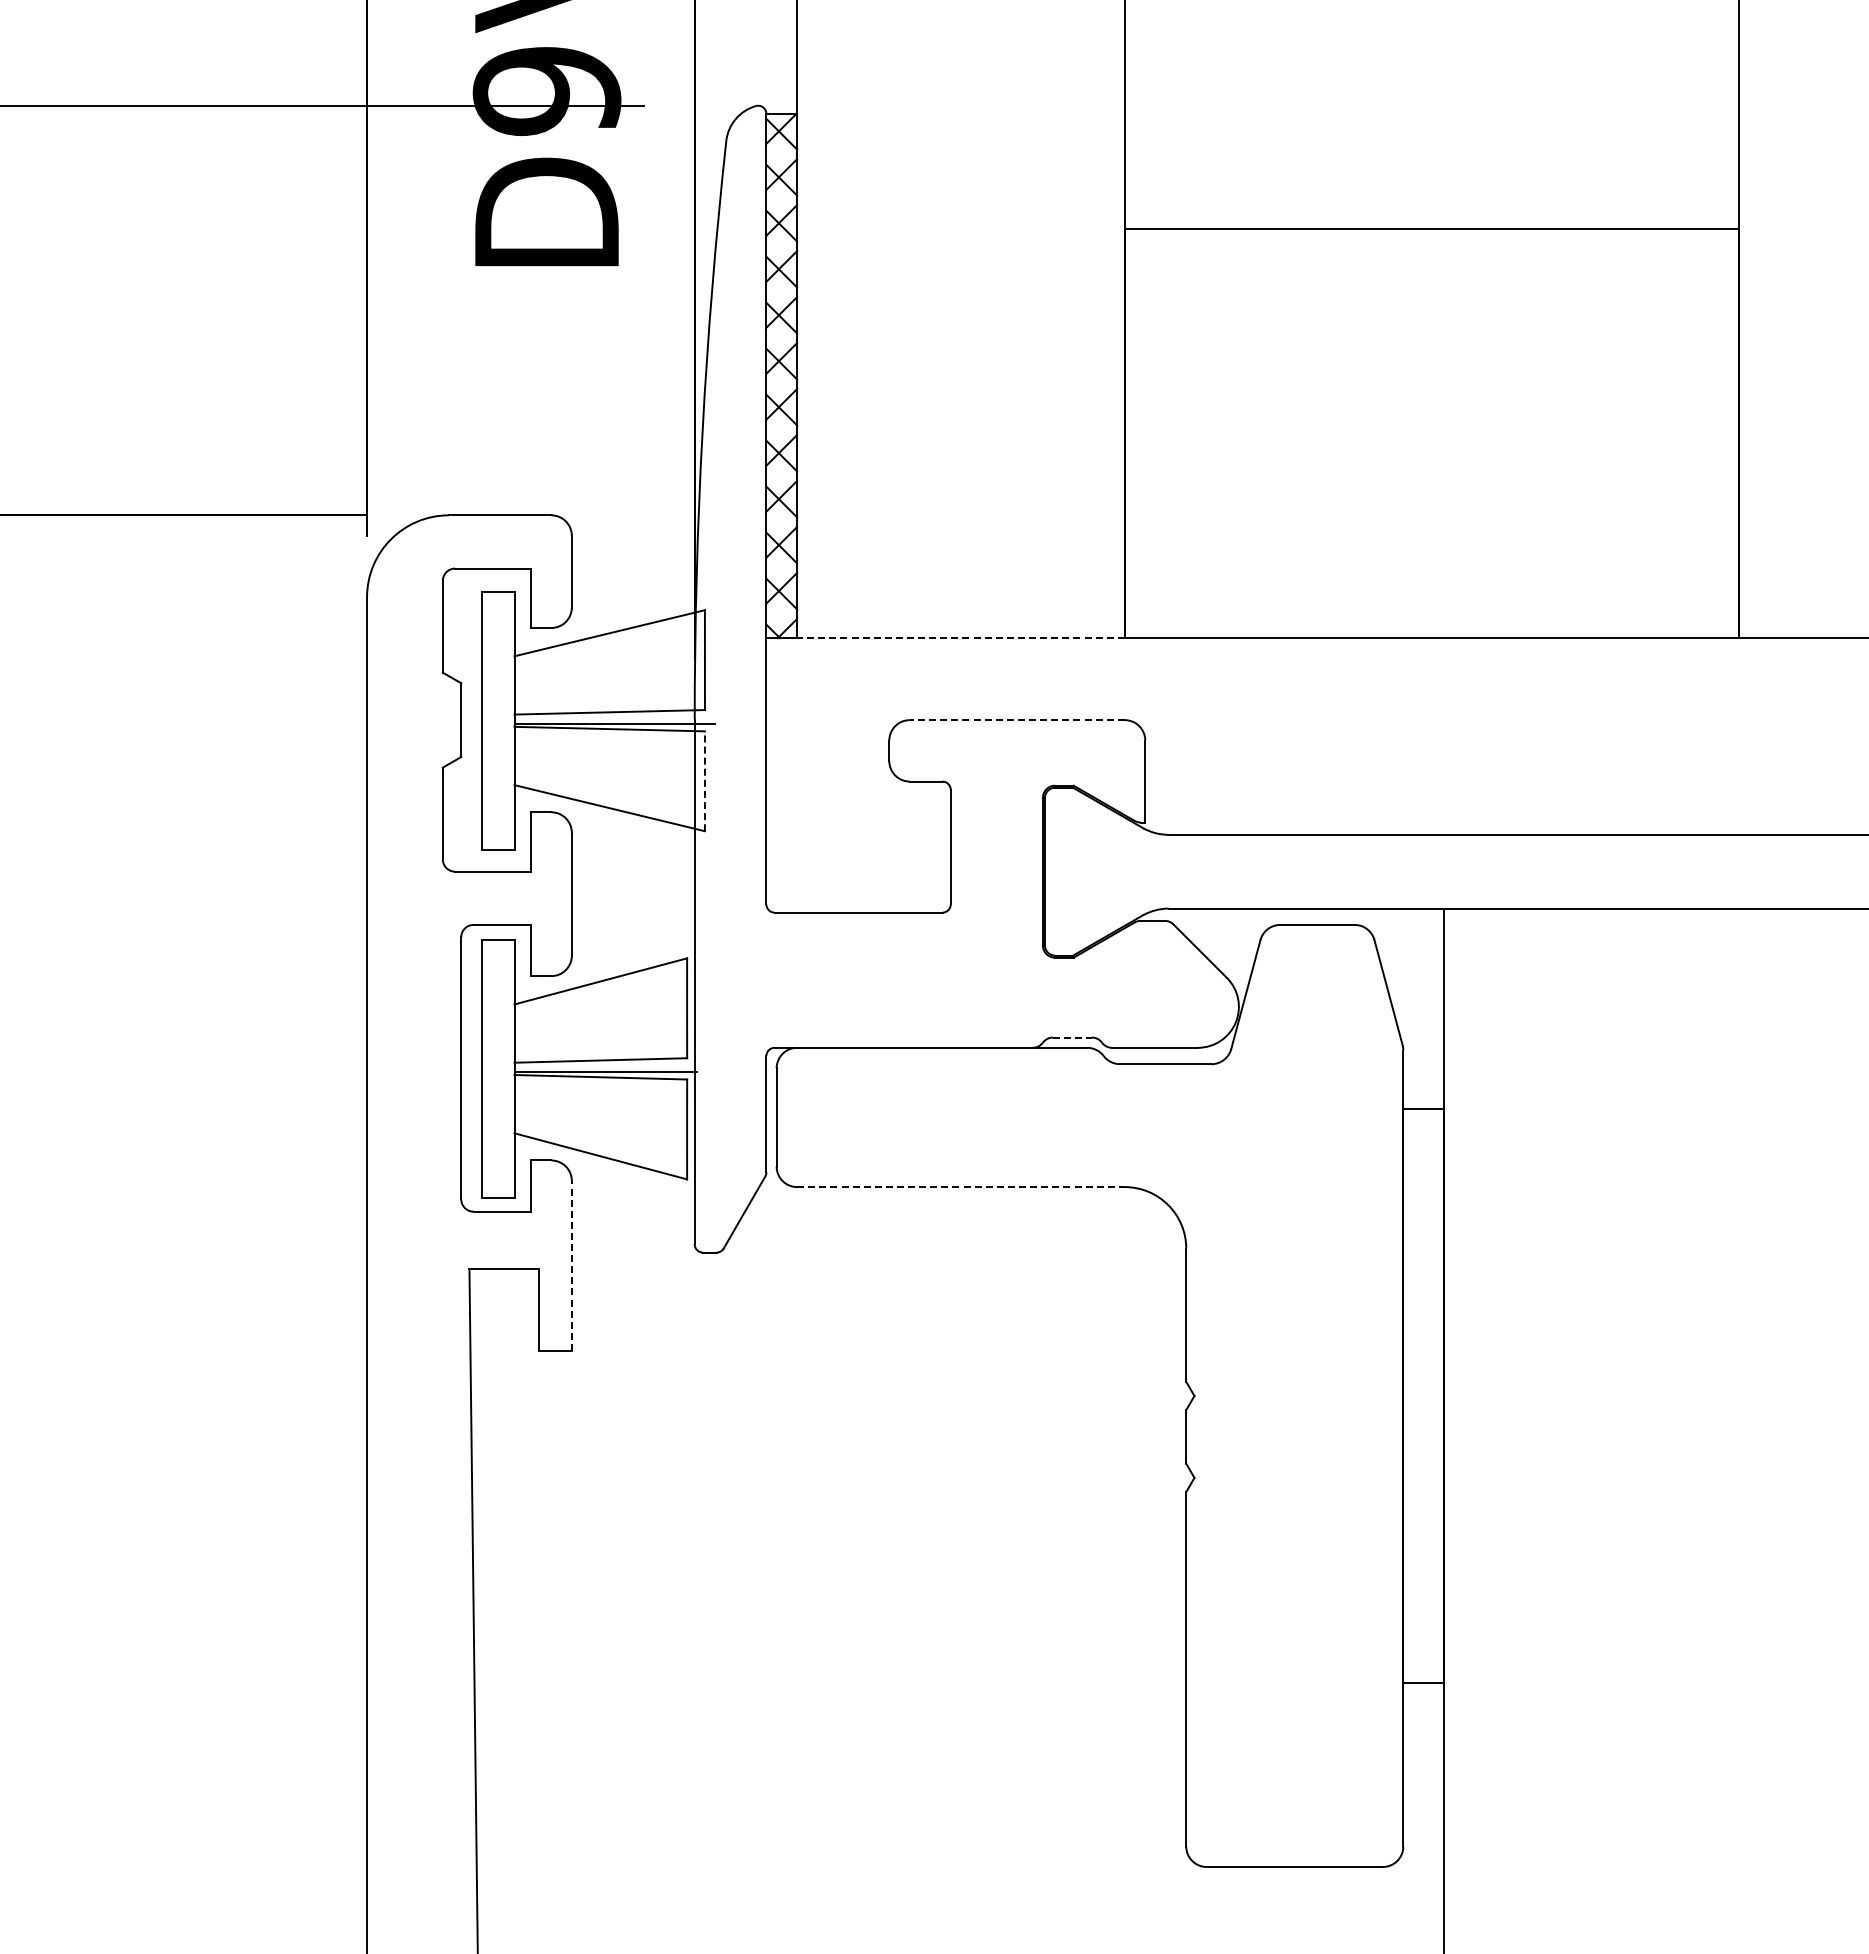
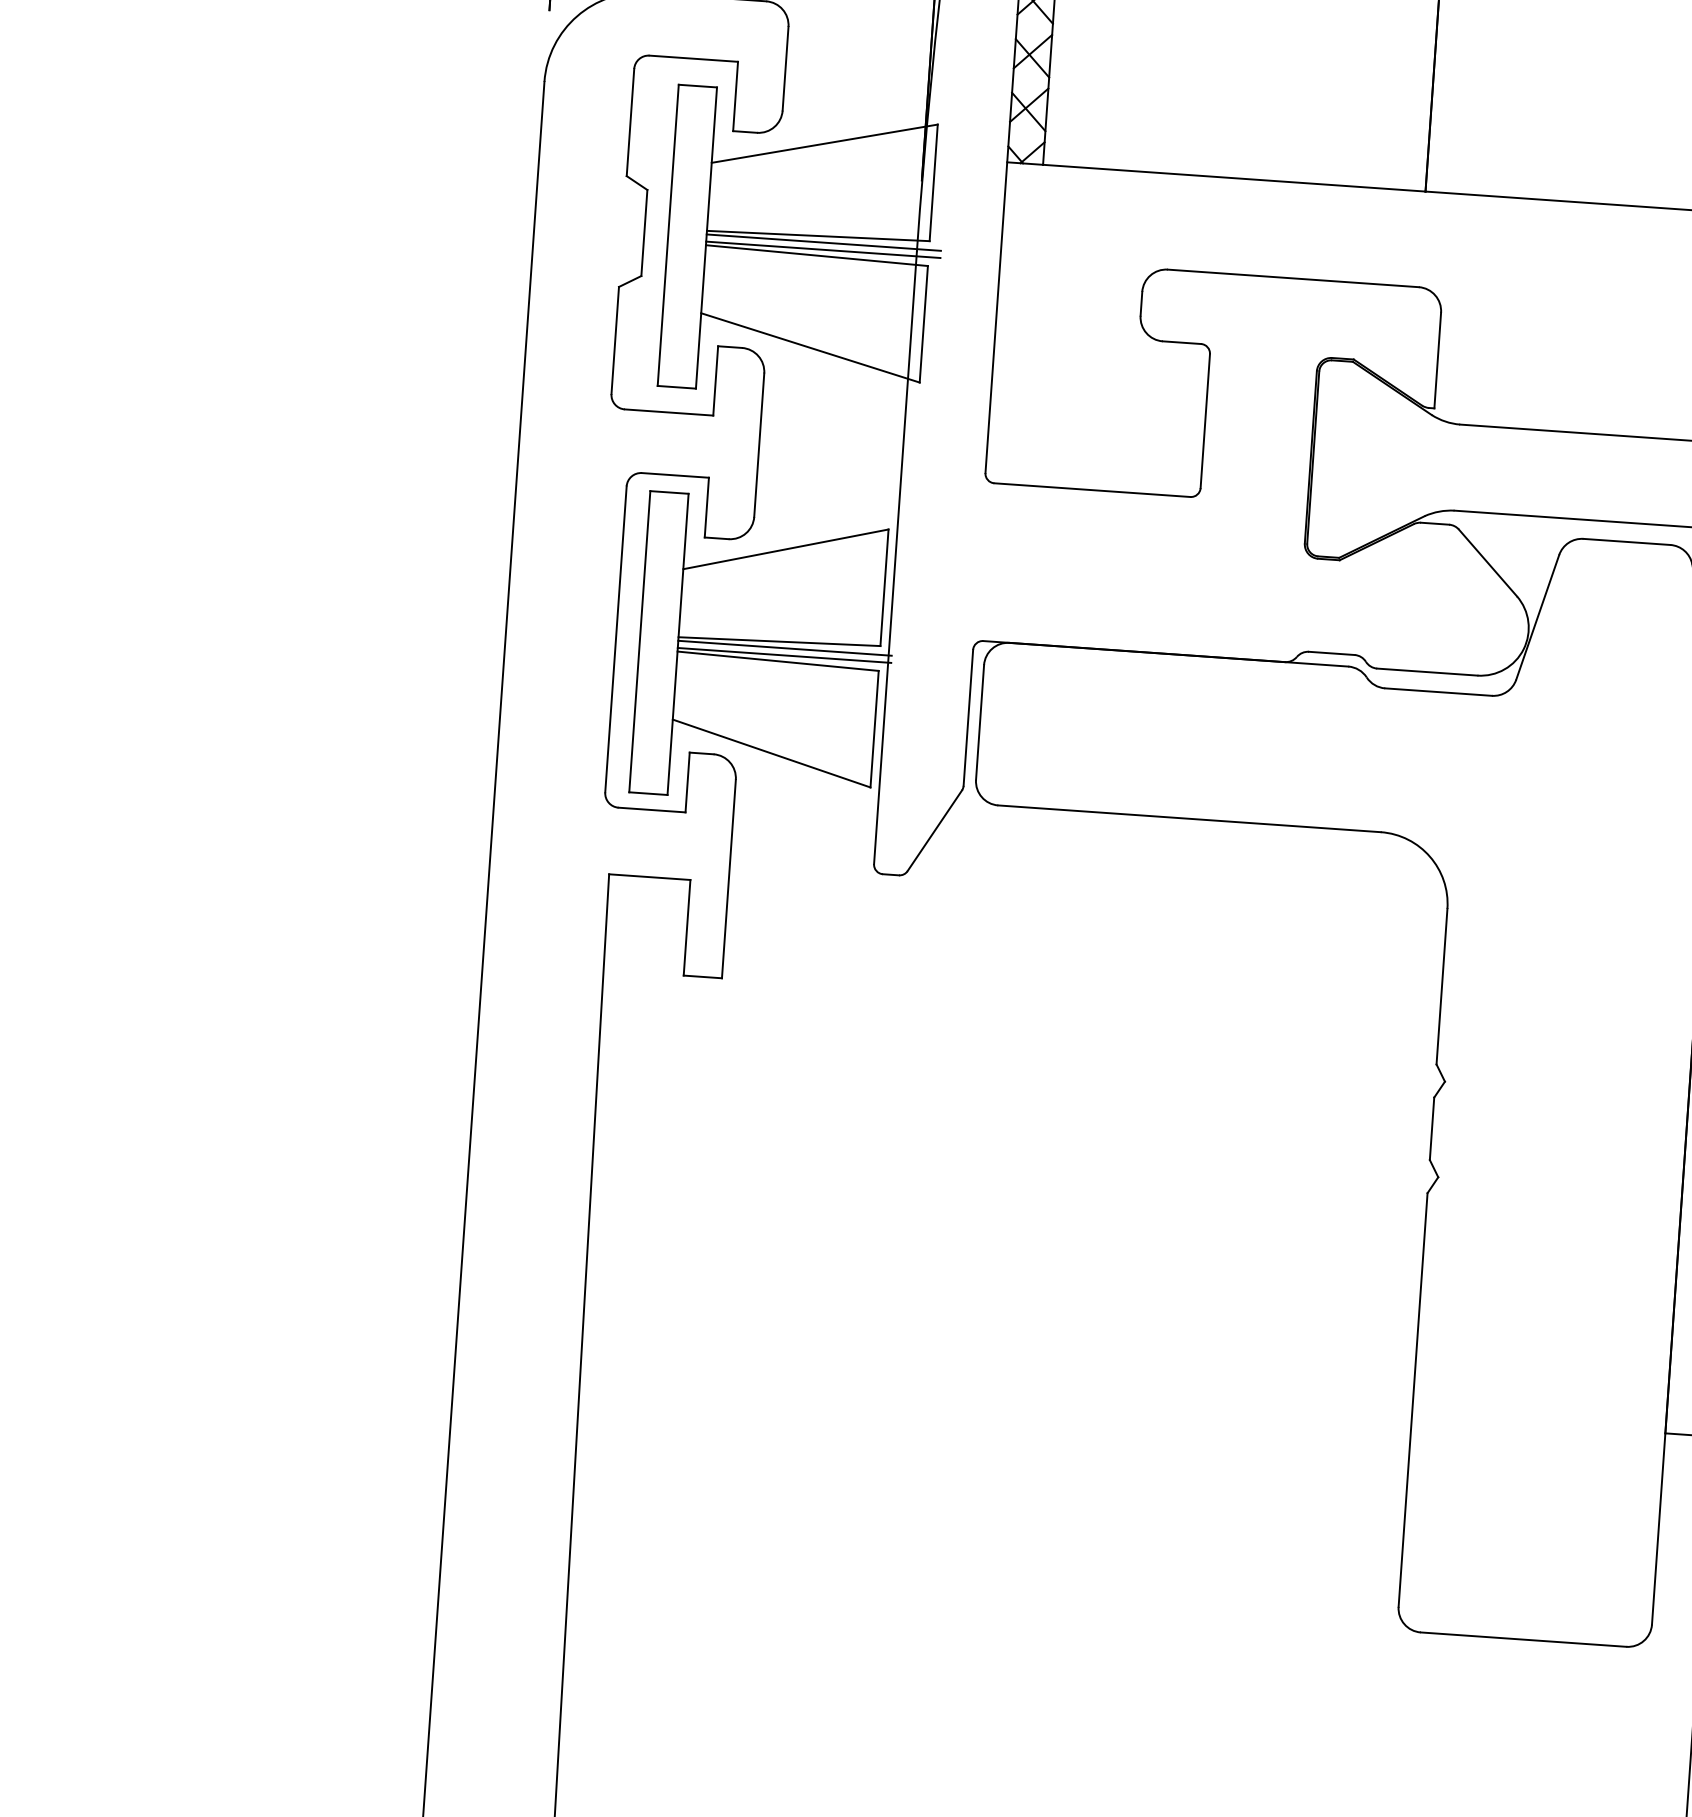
line: (960, 638) -> (1233, 178), dashed -> solid
line: (614, 717) -> (823, 242), added
line: (1017, 720) -> (1293, 278), dashed -> solid
line: (704, 781) -> (923, 324), dashed -> solid
line: (1072, 1037) -> (1331, 653), dashed -> solid
line: (605, 1065) -> (784, 647), added
line: (960, 1187) -> (1188, 819), dashed -> solid
line: (571, 1265) -> (728, 878), dashed -> solid

